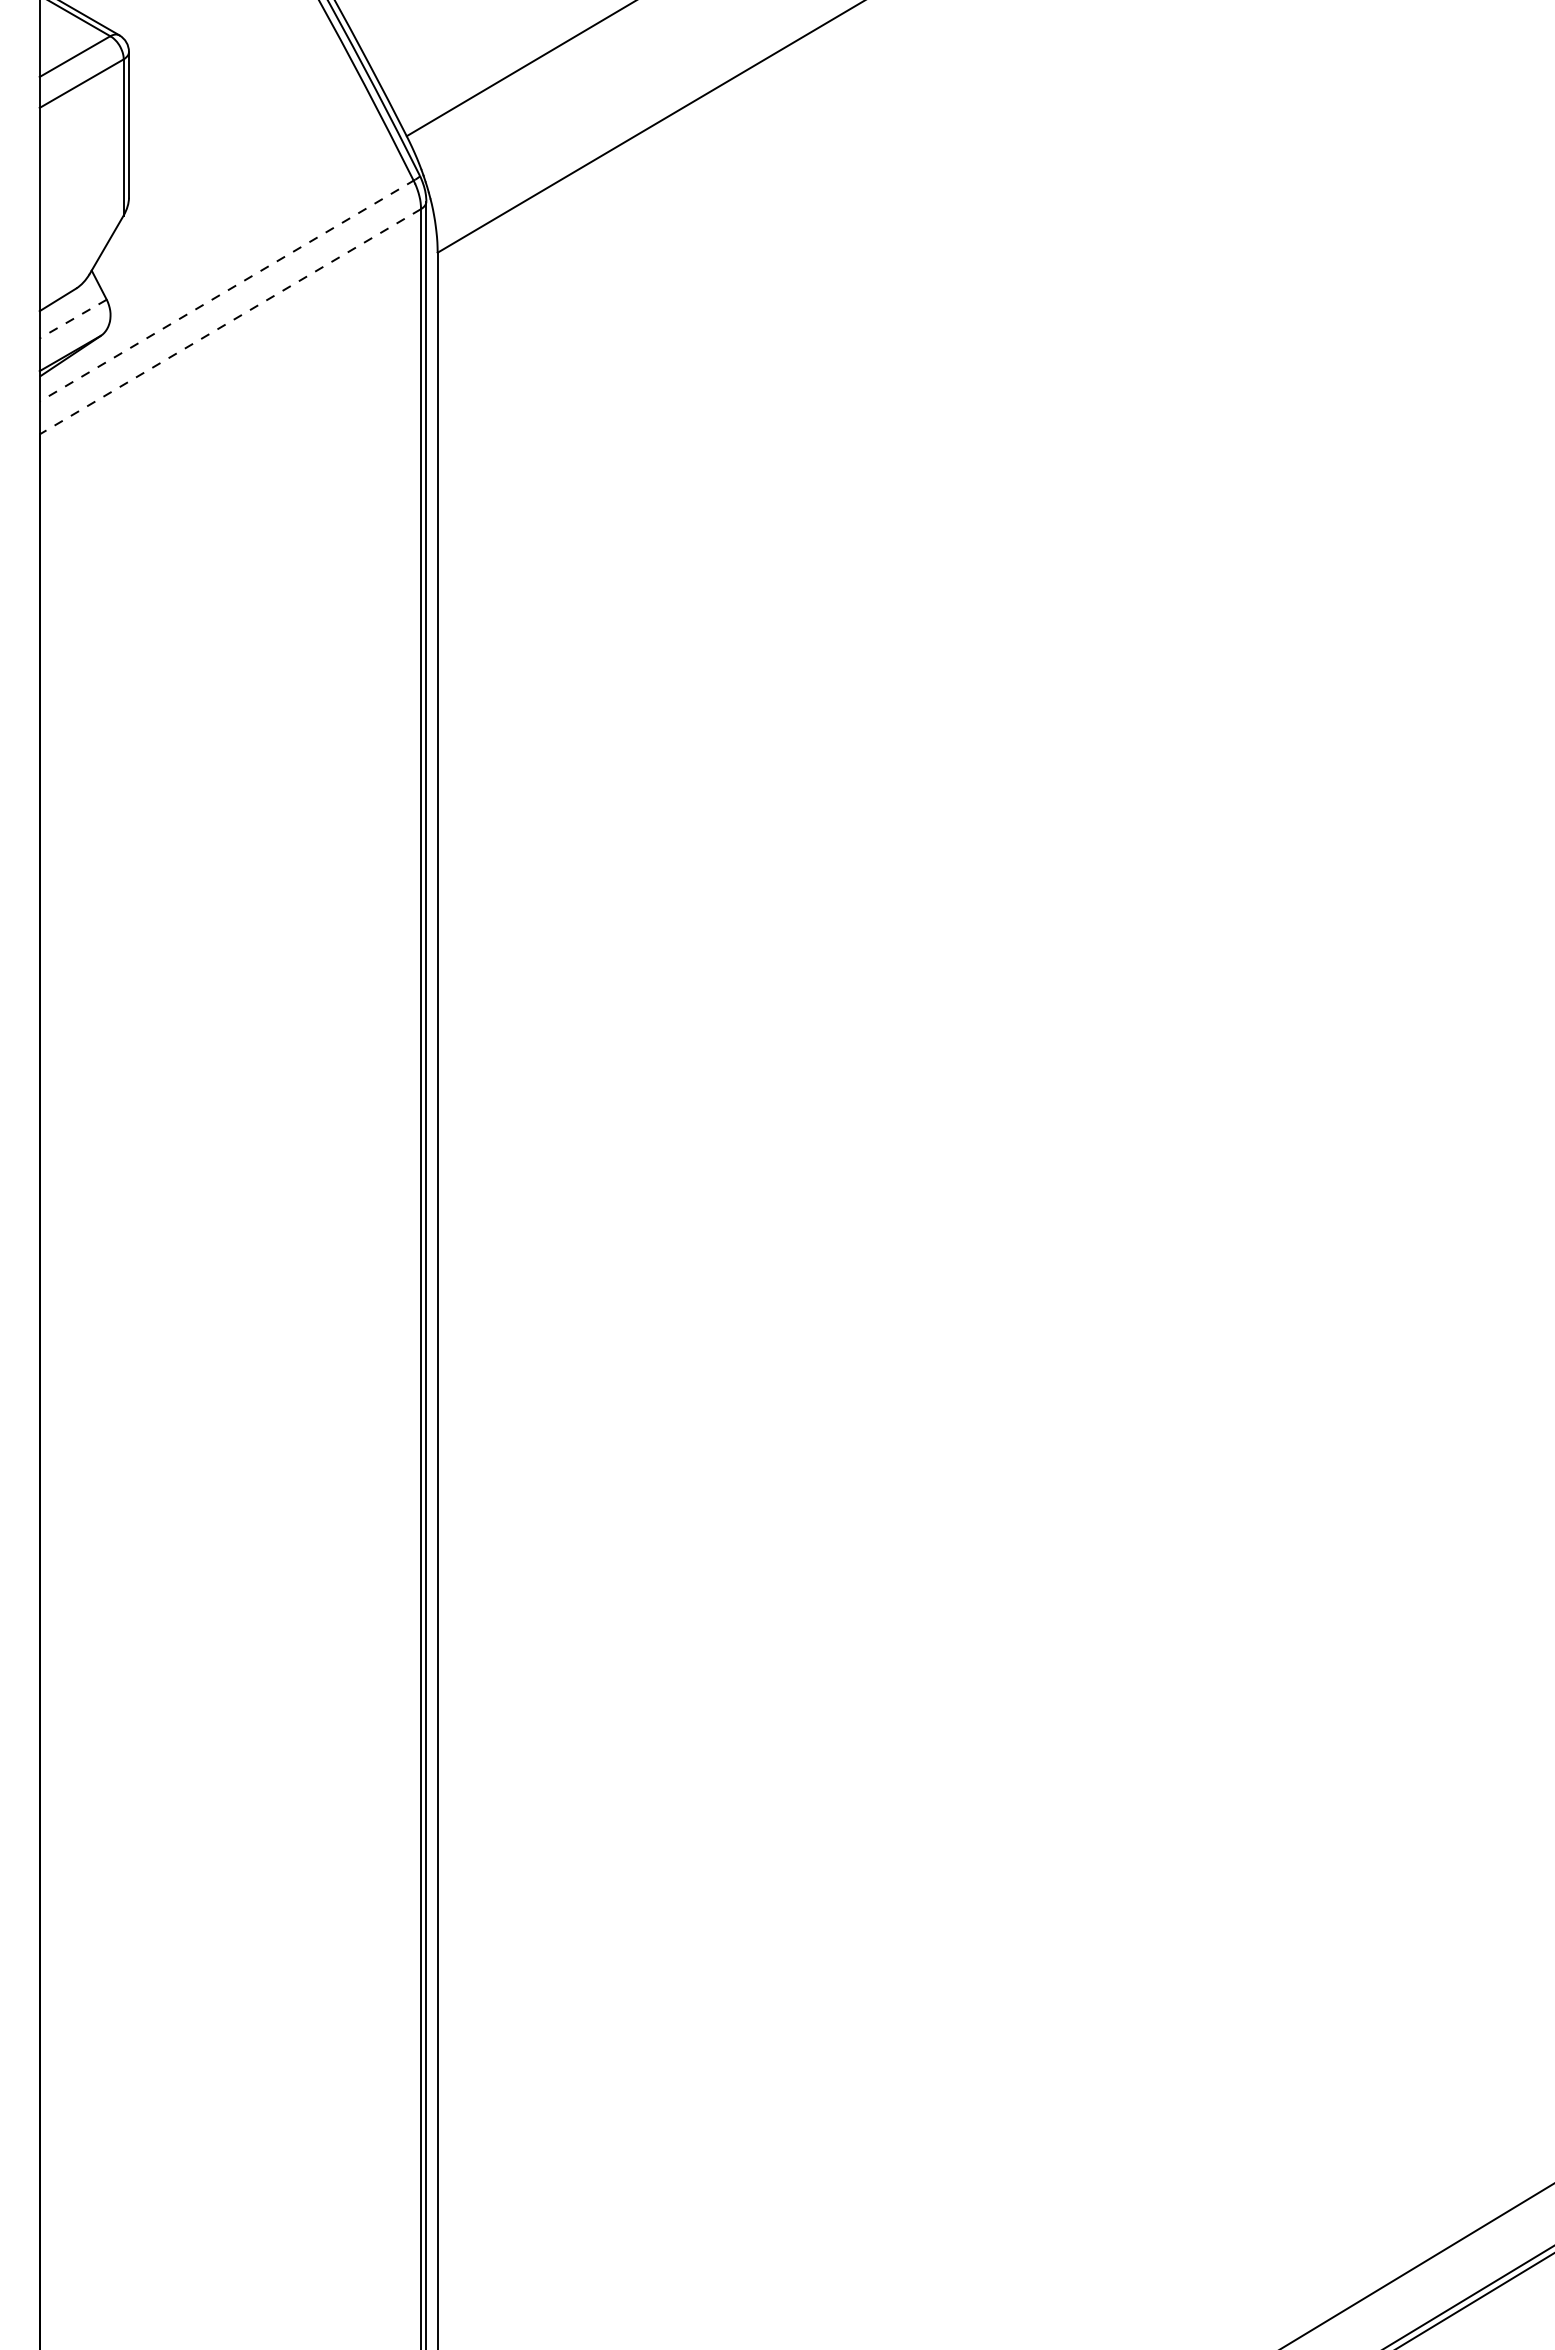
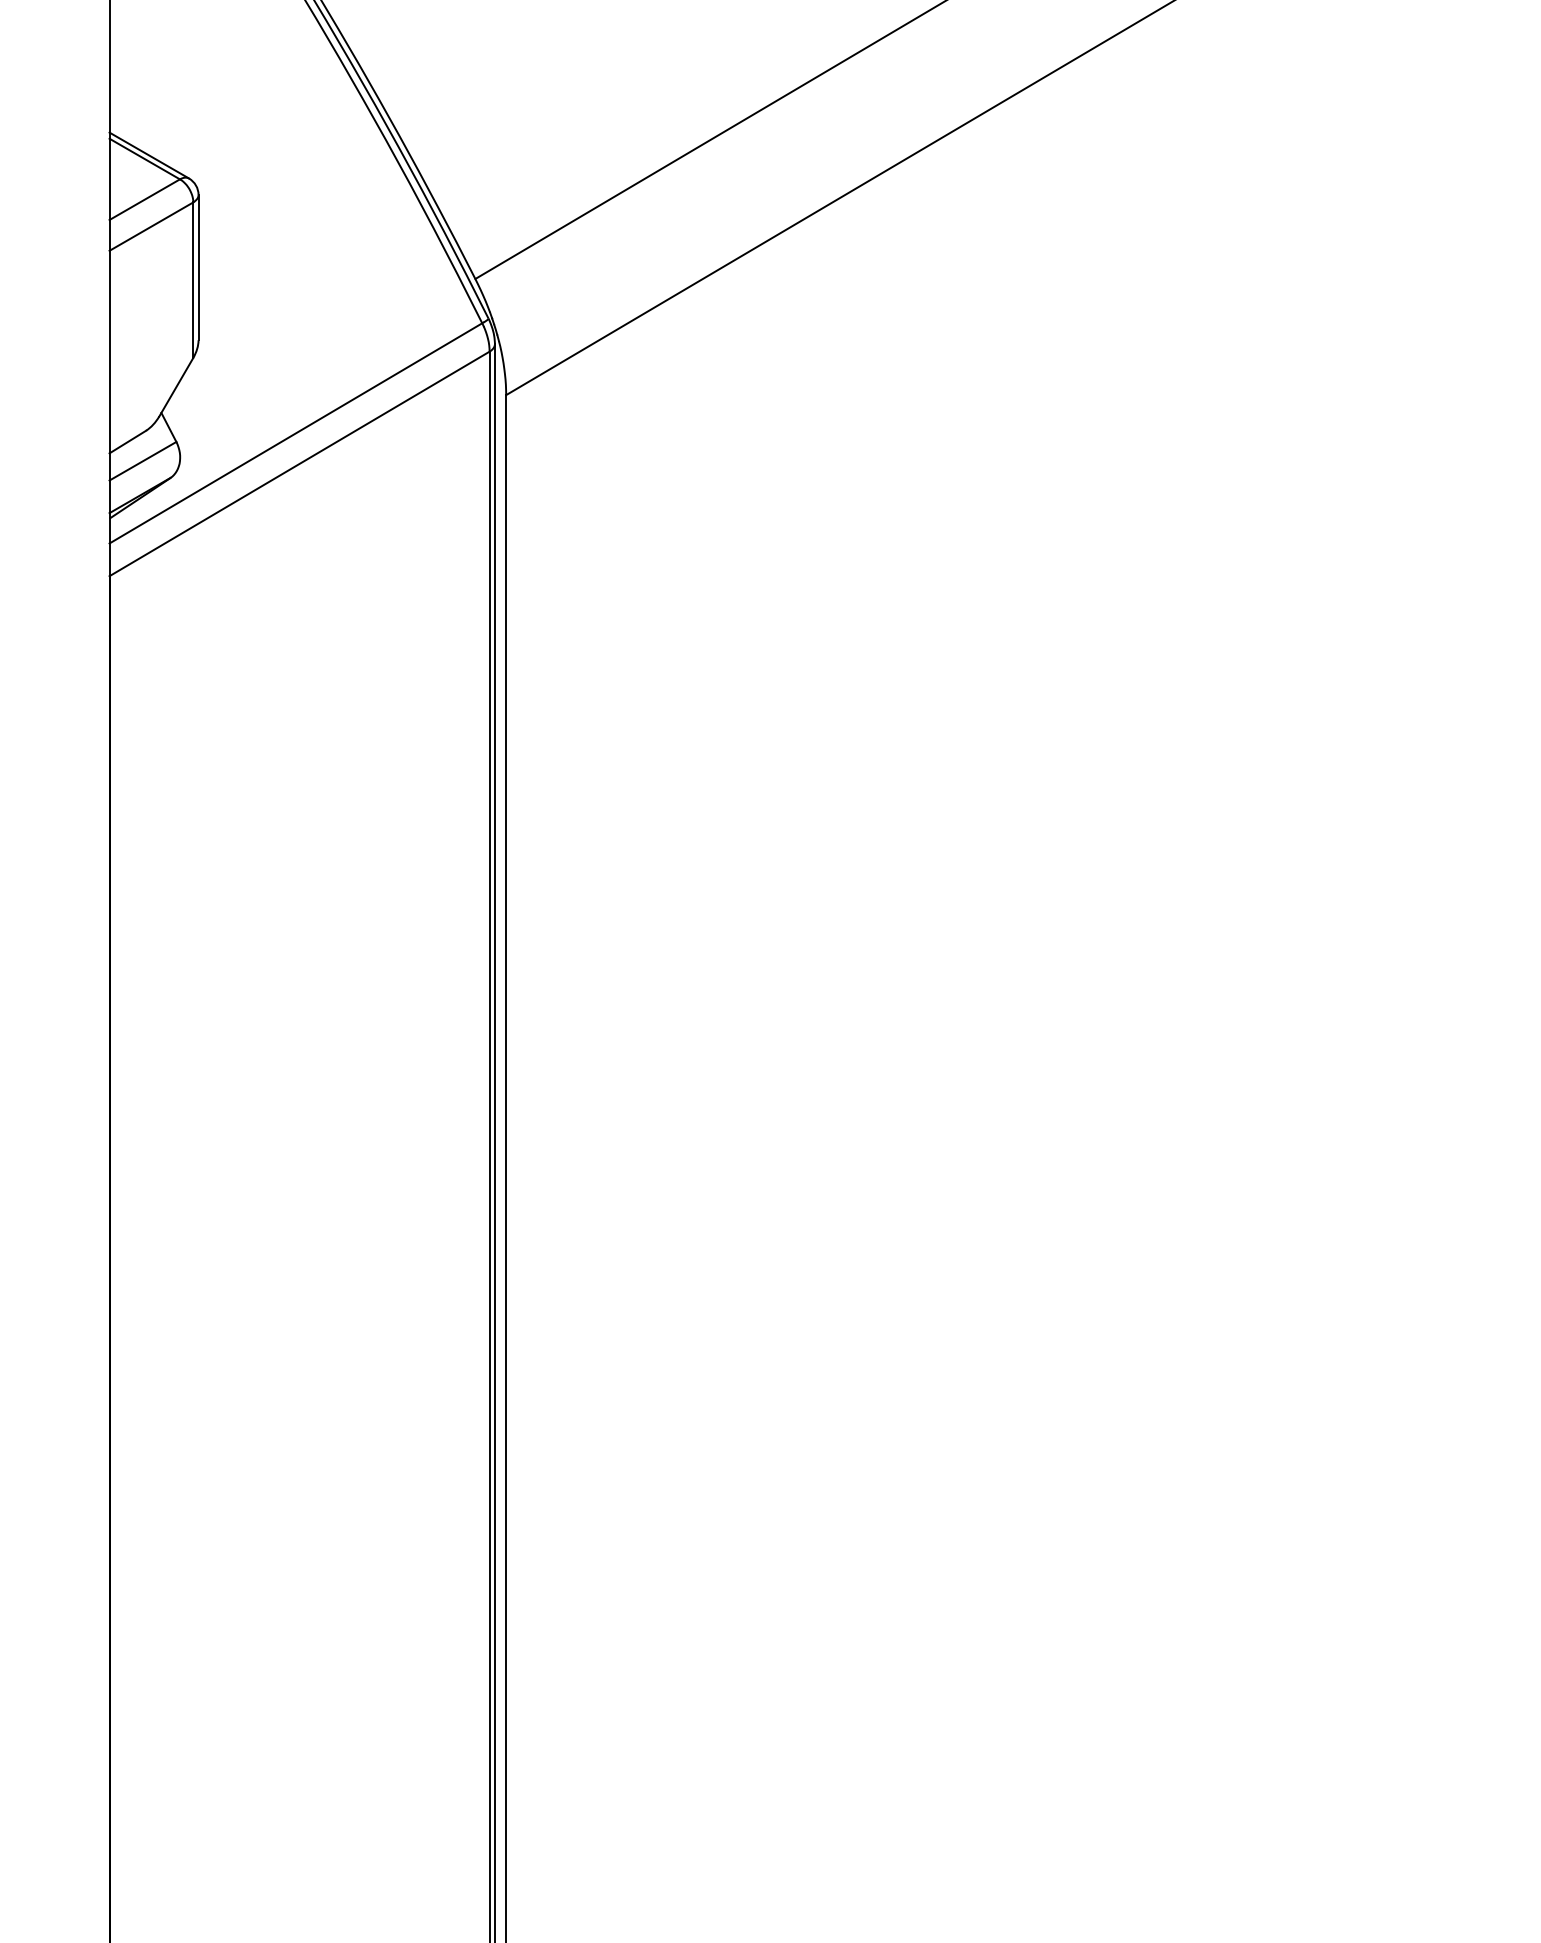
line: (227, 290) -> (296, 432), dashed -> solid
line: (73, 319) -> (143, 461), dashed -> solid
line: (229, 322) -> (298, 464), dashed -> solid

